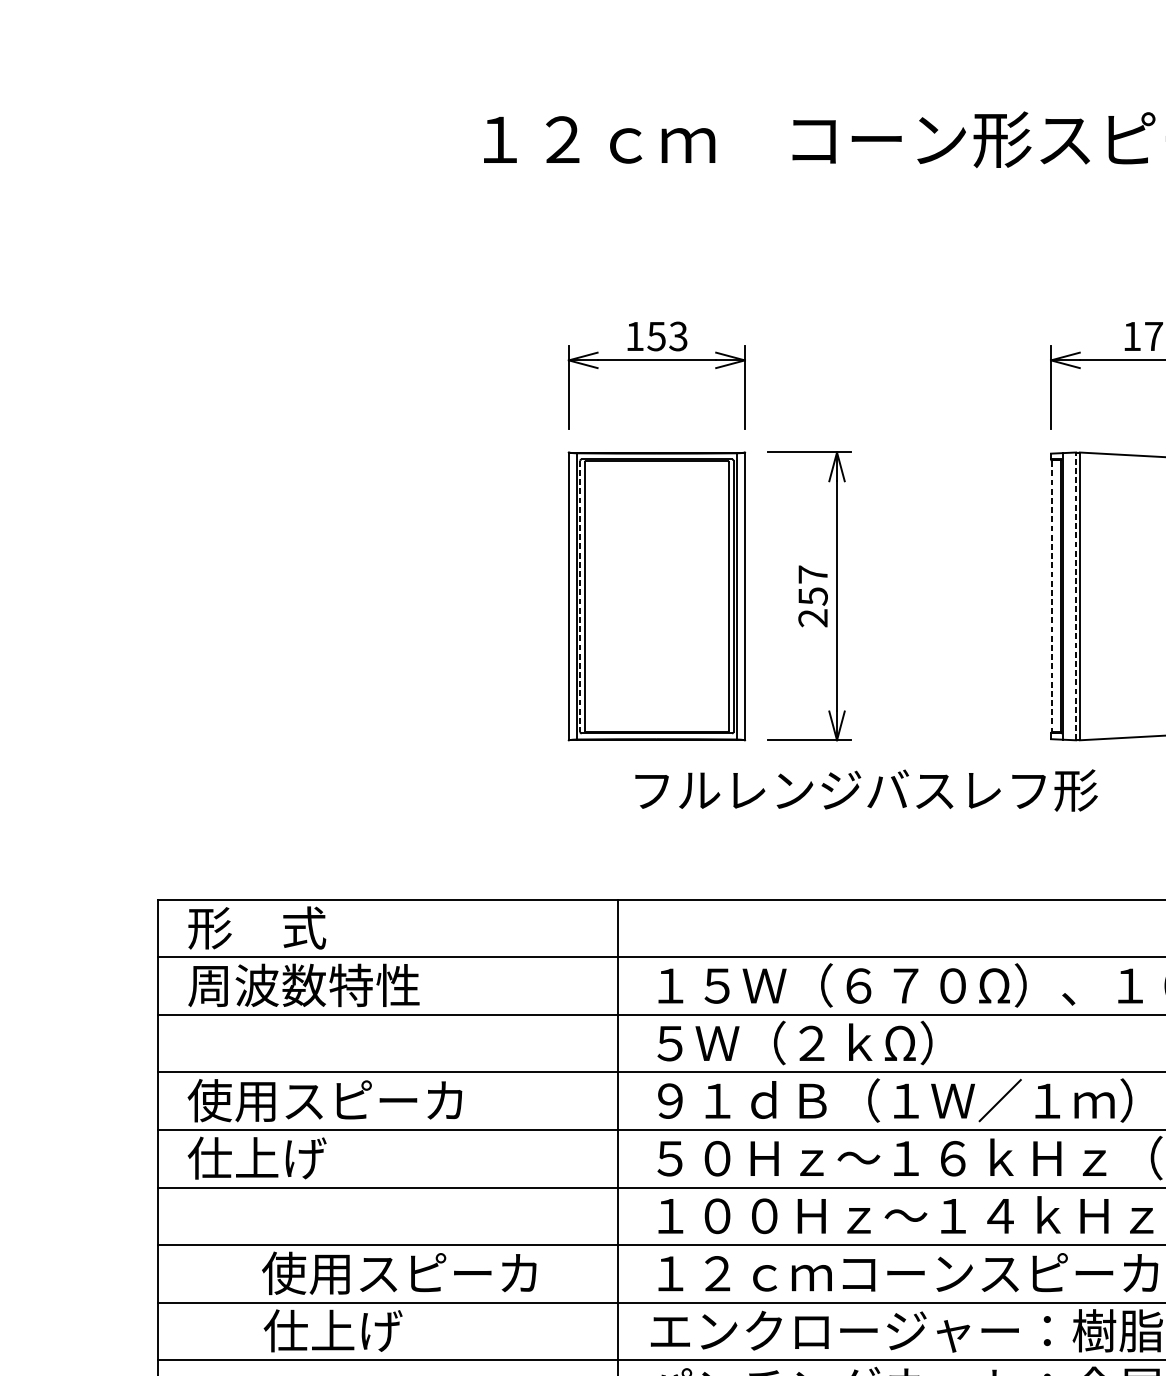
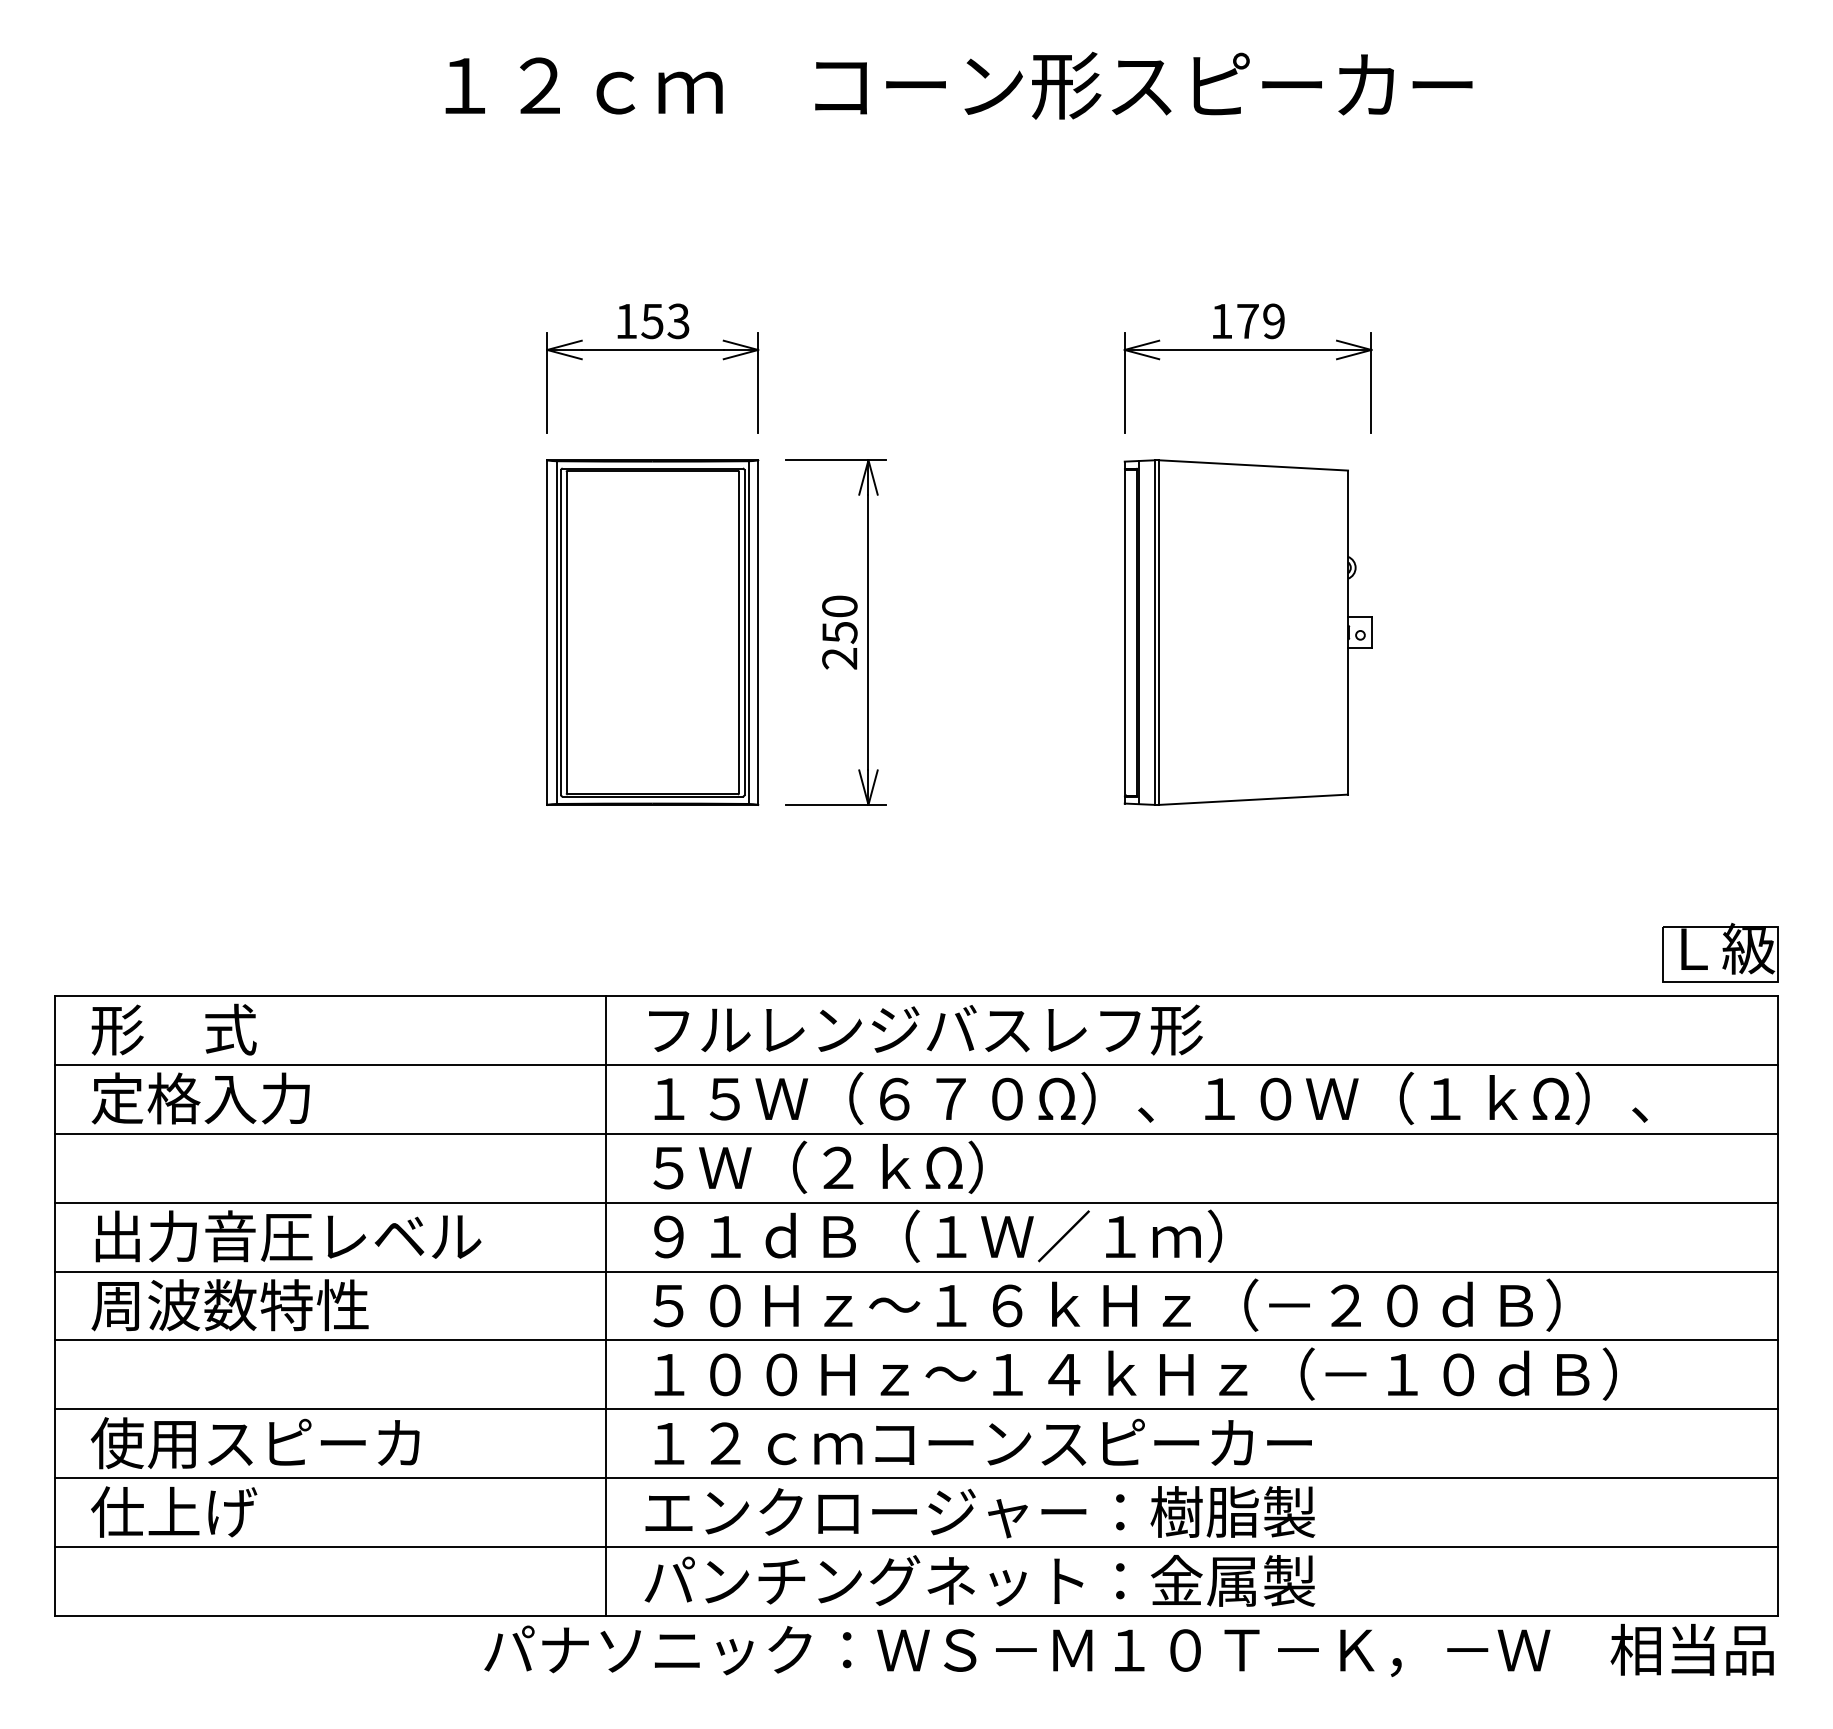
text: (812, 574) -> (839, 606), 257 -> 250
line: (1051, 596) -> (1125, 632), dashed -> solid
line: (1075, 596) -> (1154, 632), dashed -> solid
line: (580, 597) -> (561, 633), dashed -> solid
text: (866, 790) -> (925, 1029), moved
text: (303, 985) -> (229, 1098), 周波数特性 -> 定格入力
text: (350, 1100) -> (285, 1236), 使用スピーカ -> 出力音圧レベル
text: (303, 1158) -> (229, 1305), 仕上げ -> 周波数特性
text: (398, 1273) -> (254, 1443), moved
text: (333, 1330) -> (174, 1511), moved

